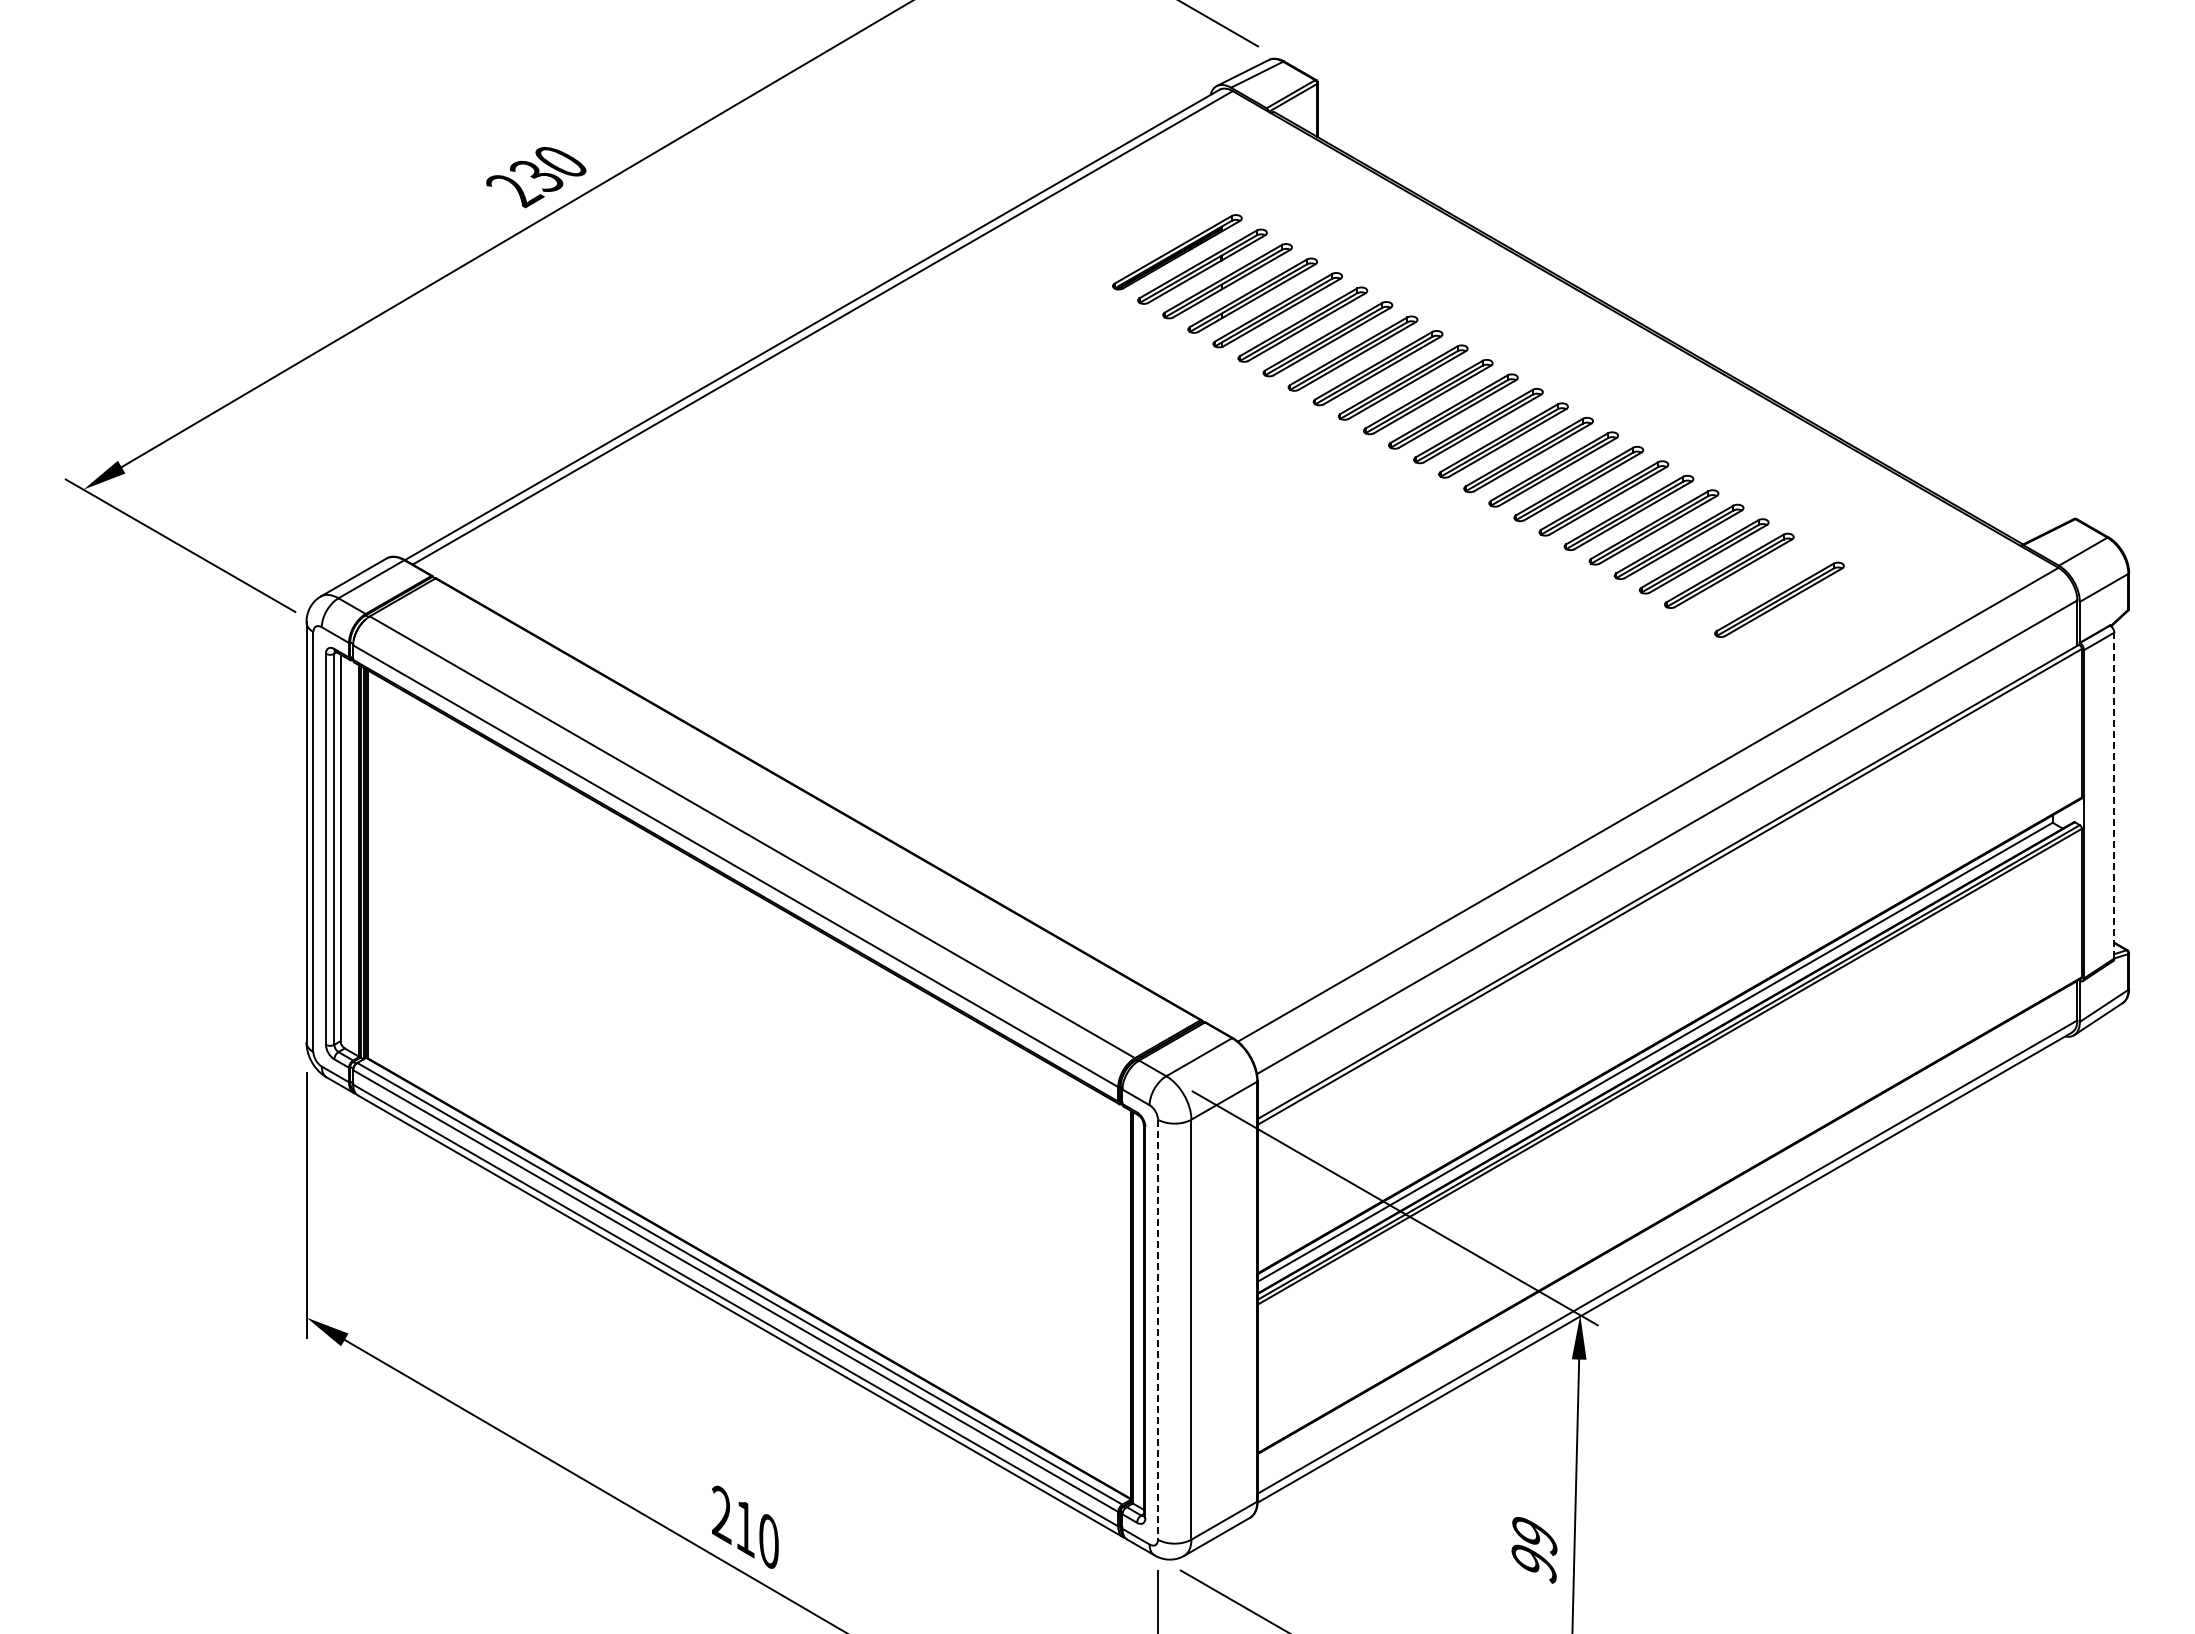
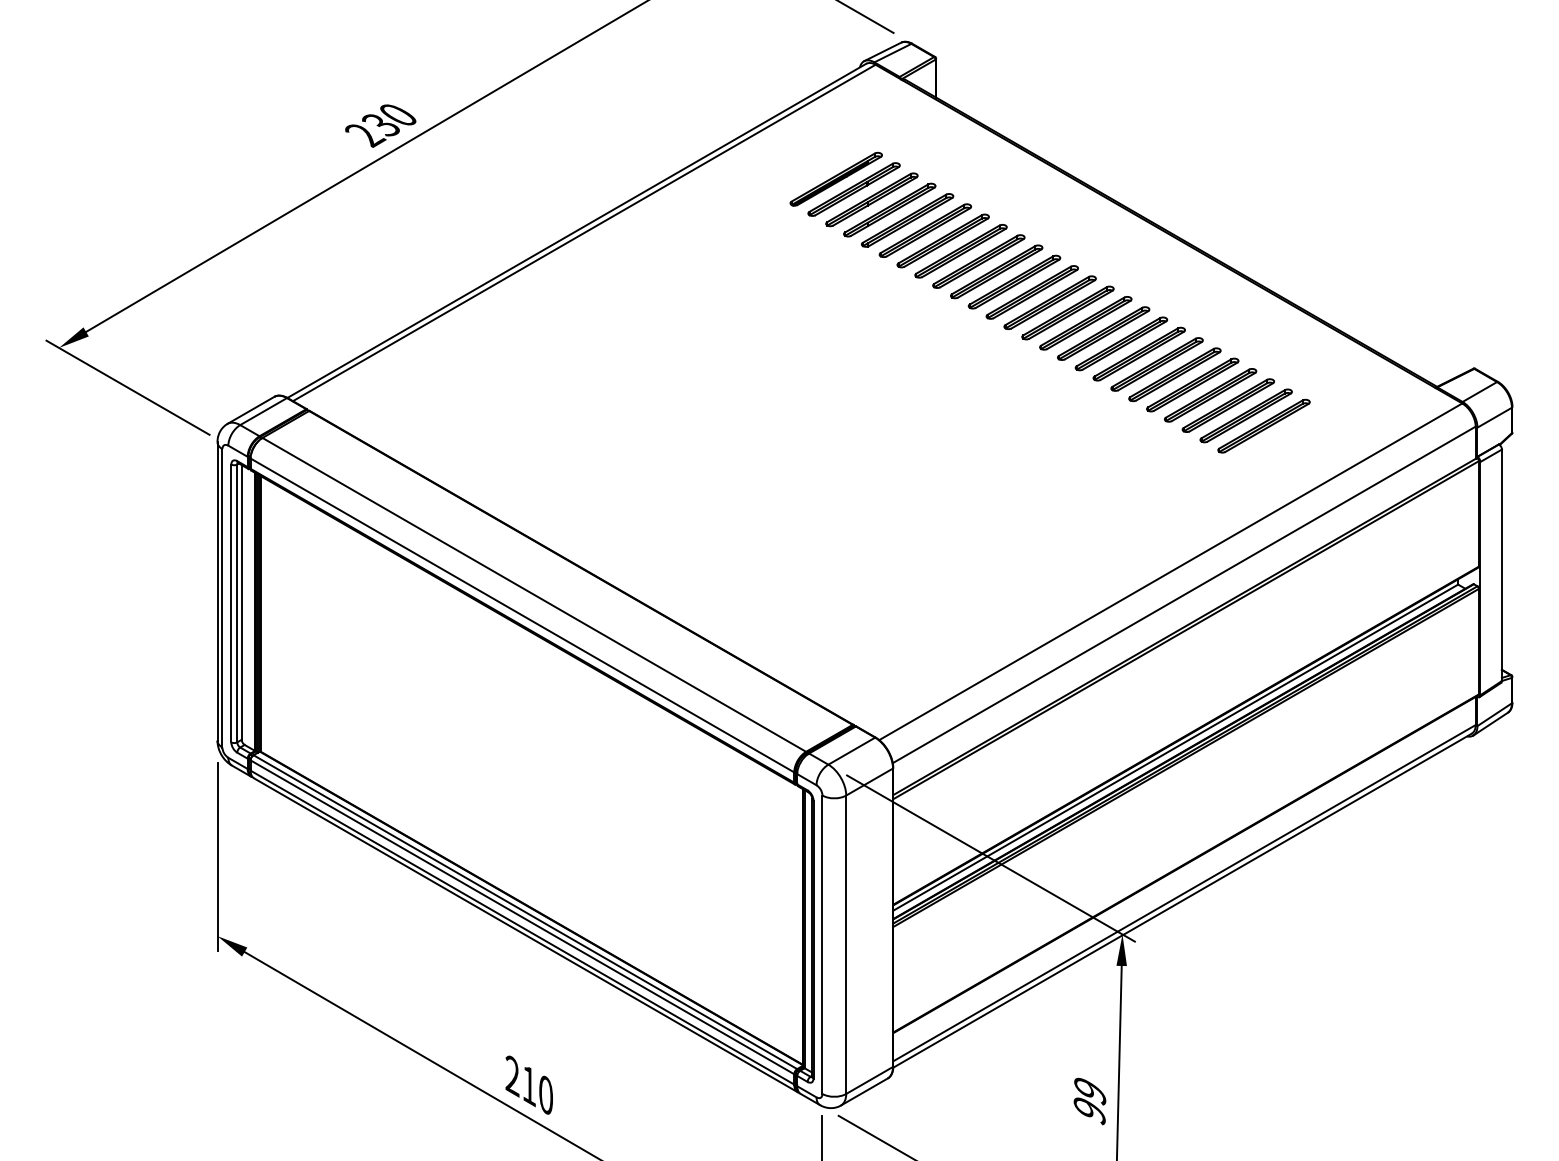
part: (1754, 585) -> (1246, 416), added
line: (2114, 795) -> (1502, 565), dashed -> solid
line: (1157, 1330) -> (822, 945), dashed -> solid

